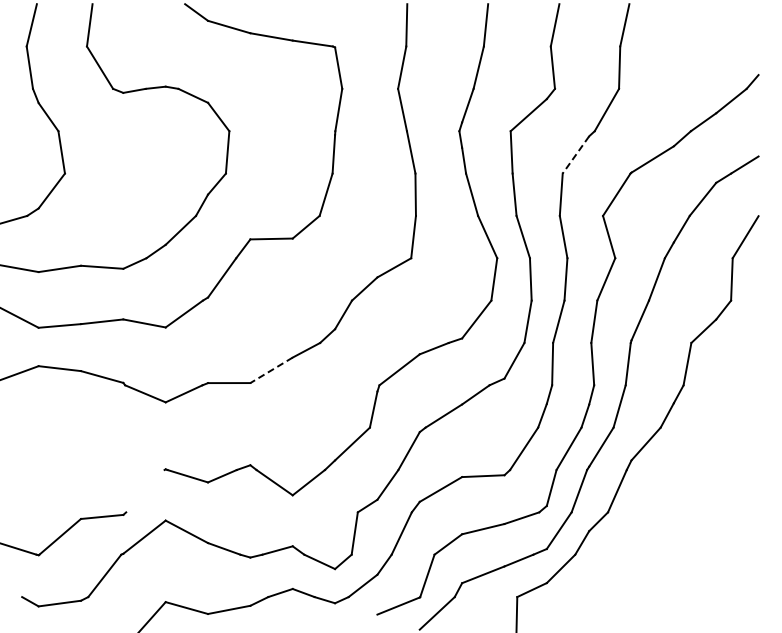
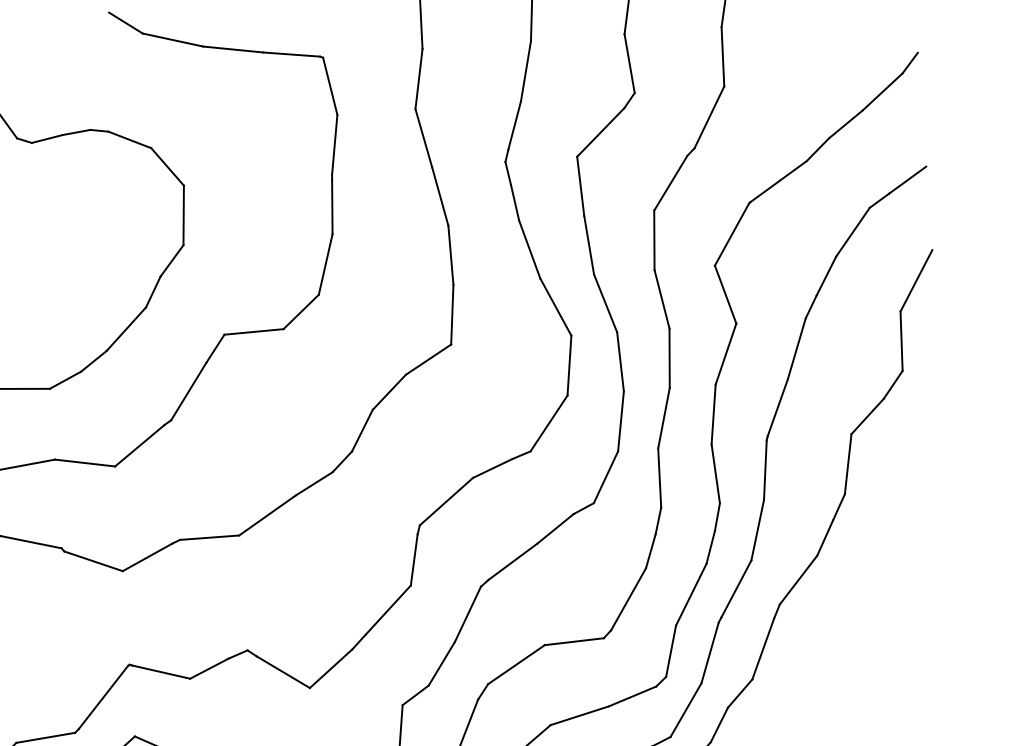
line: (575, 154) -> (670, 182), dashed -> solid
line: (271, 370) -> (267, 515), dashed -> solid
line: (145, 491) -> (103, 697), added

